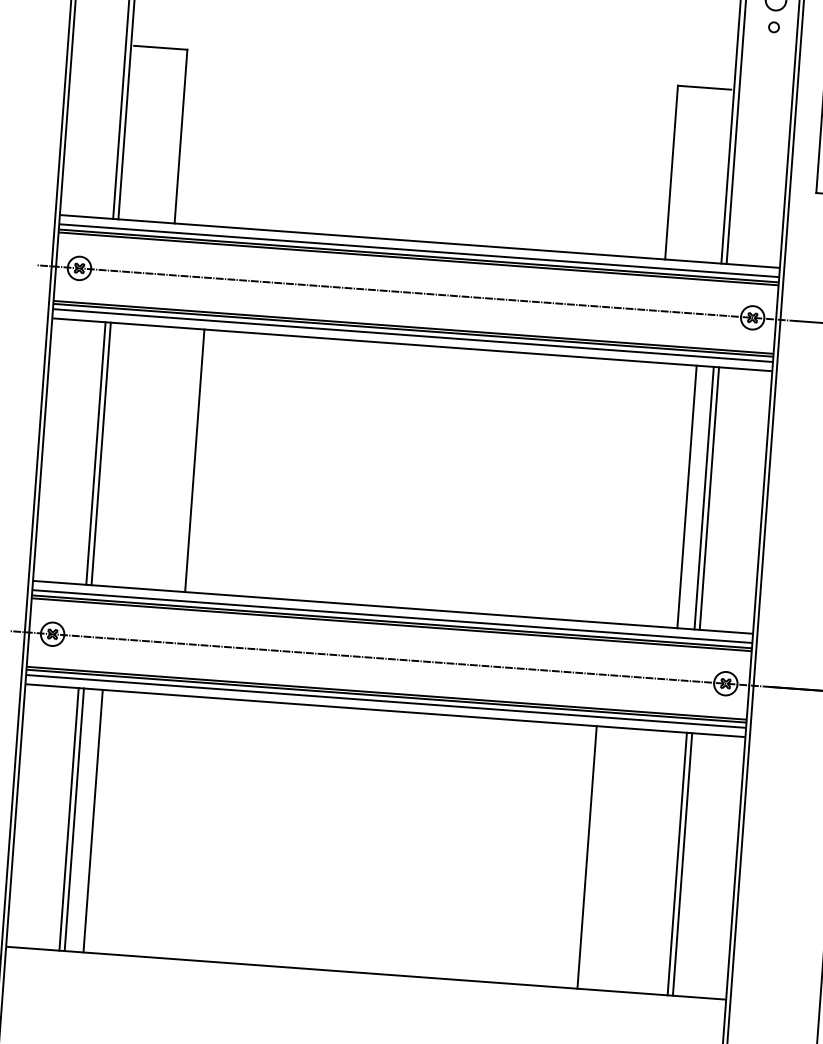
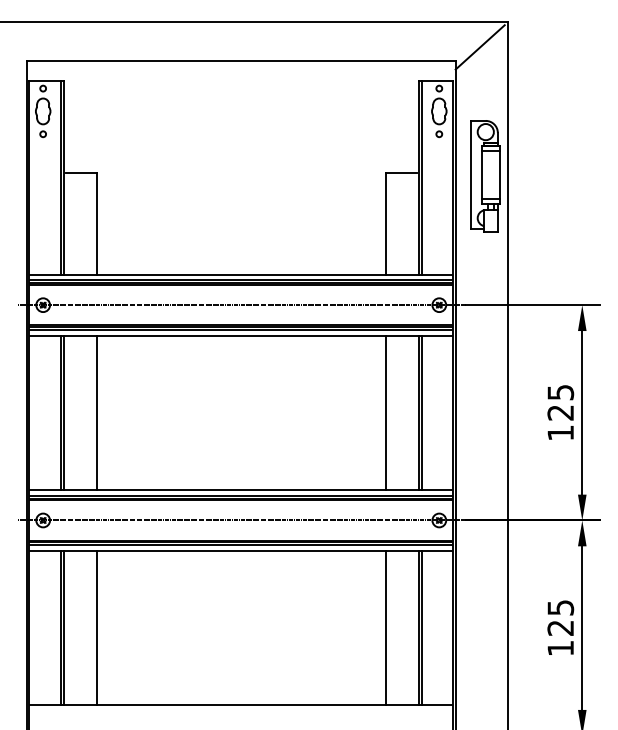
line: (194, 460) -> (96, 412), moved
line: (686, 496) -> (385, 412), moved
line: (92, 820) -> (96, 627), moved
line: (587, 856) -> (385, 627), moved

